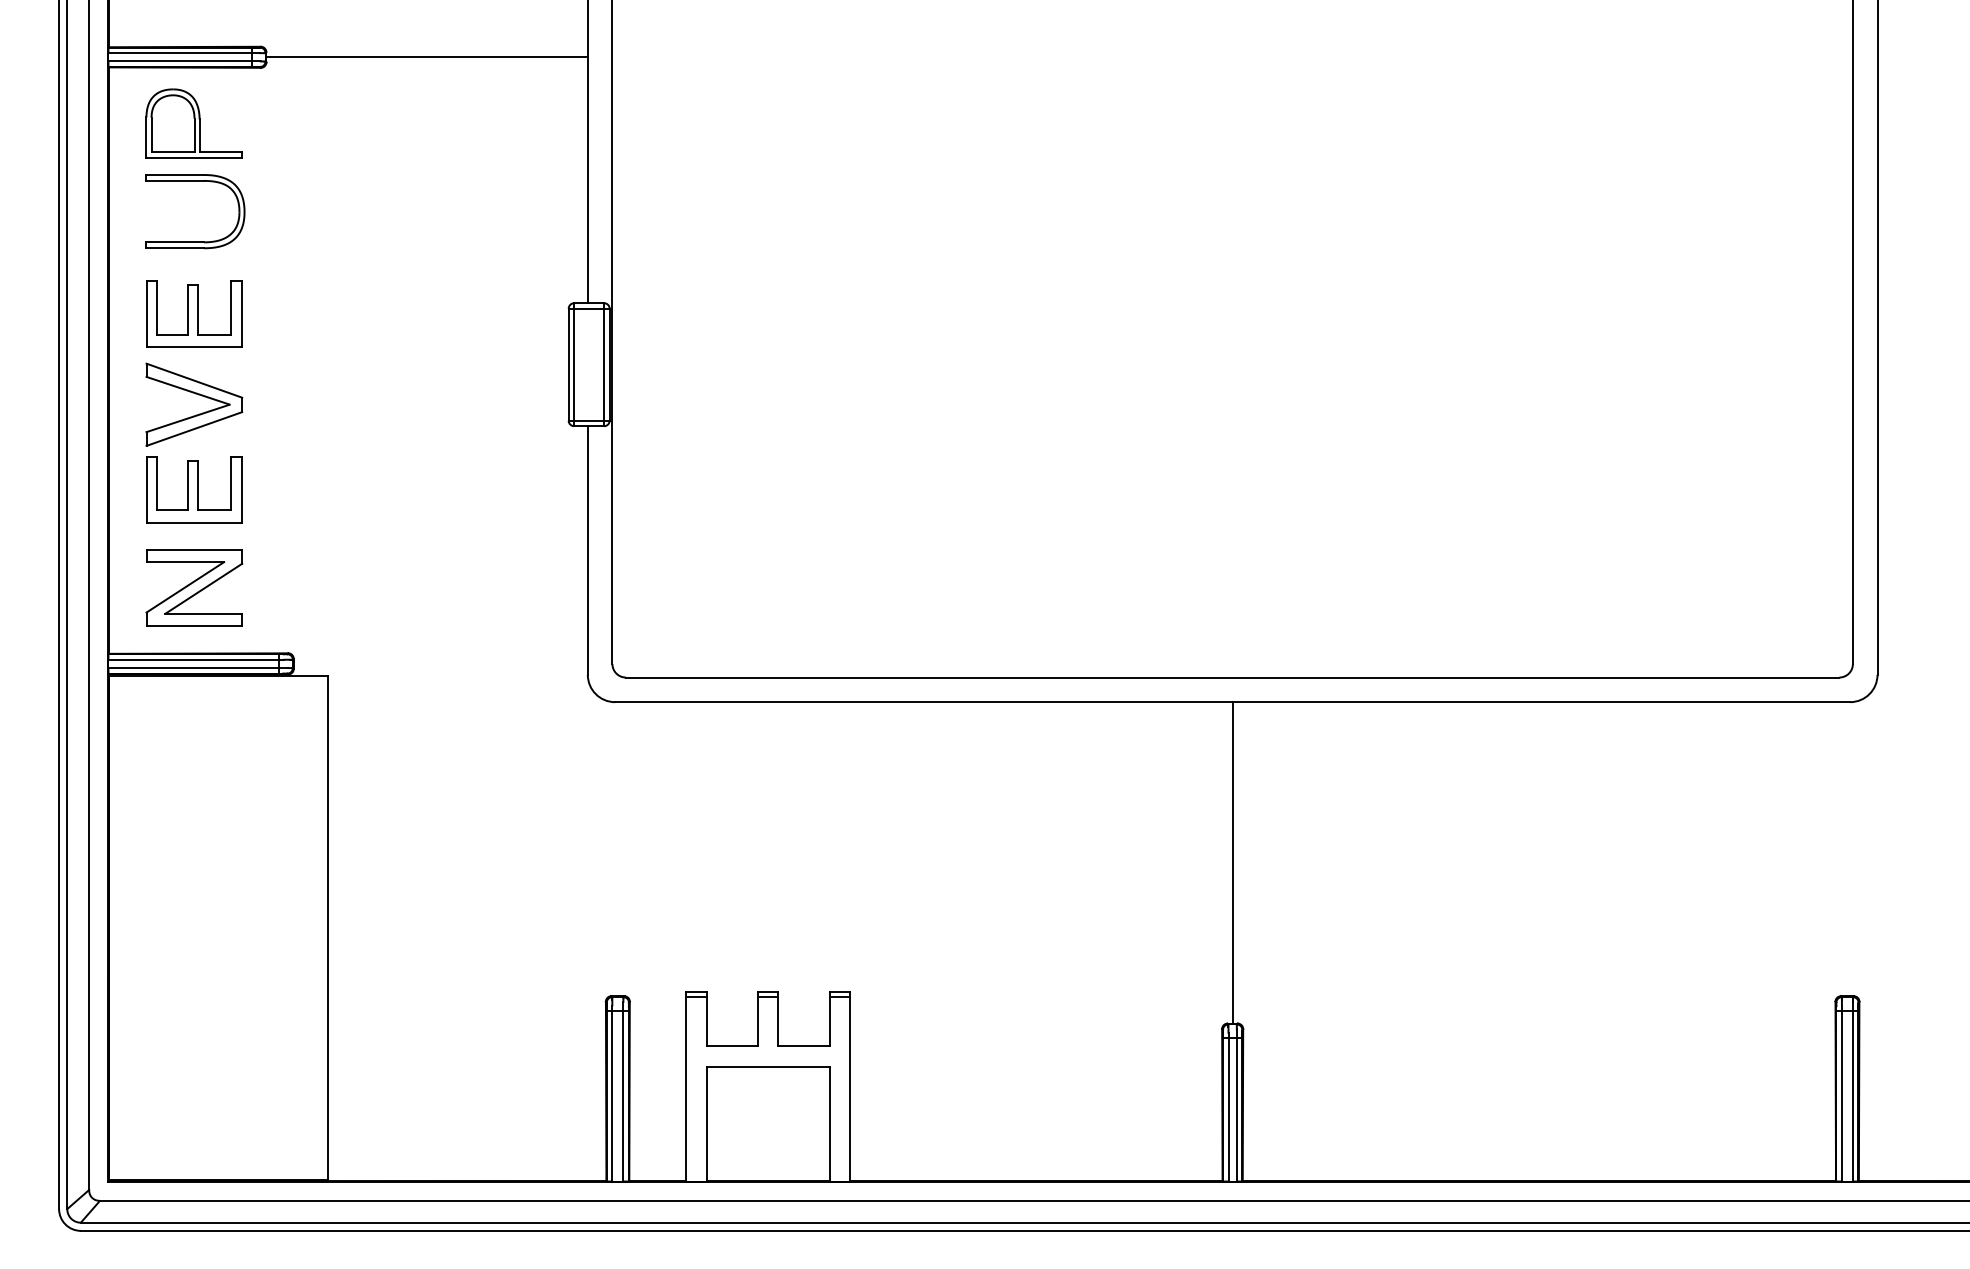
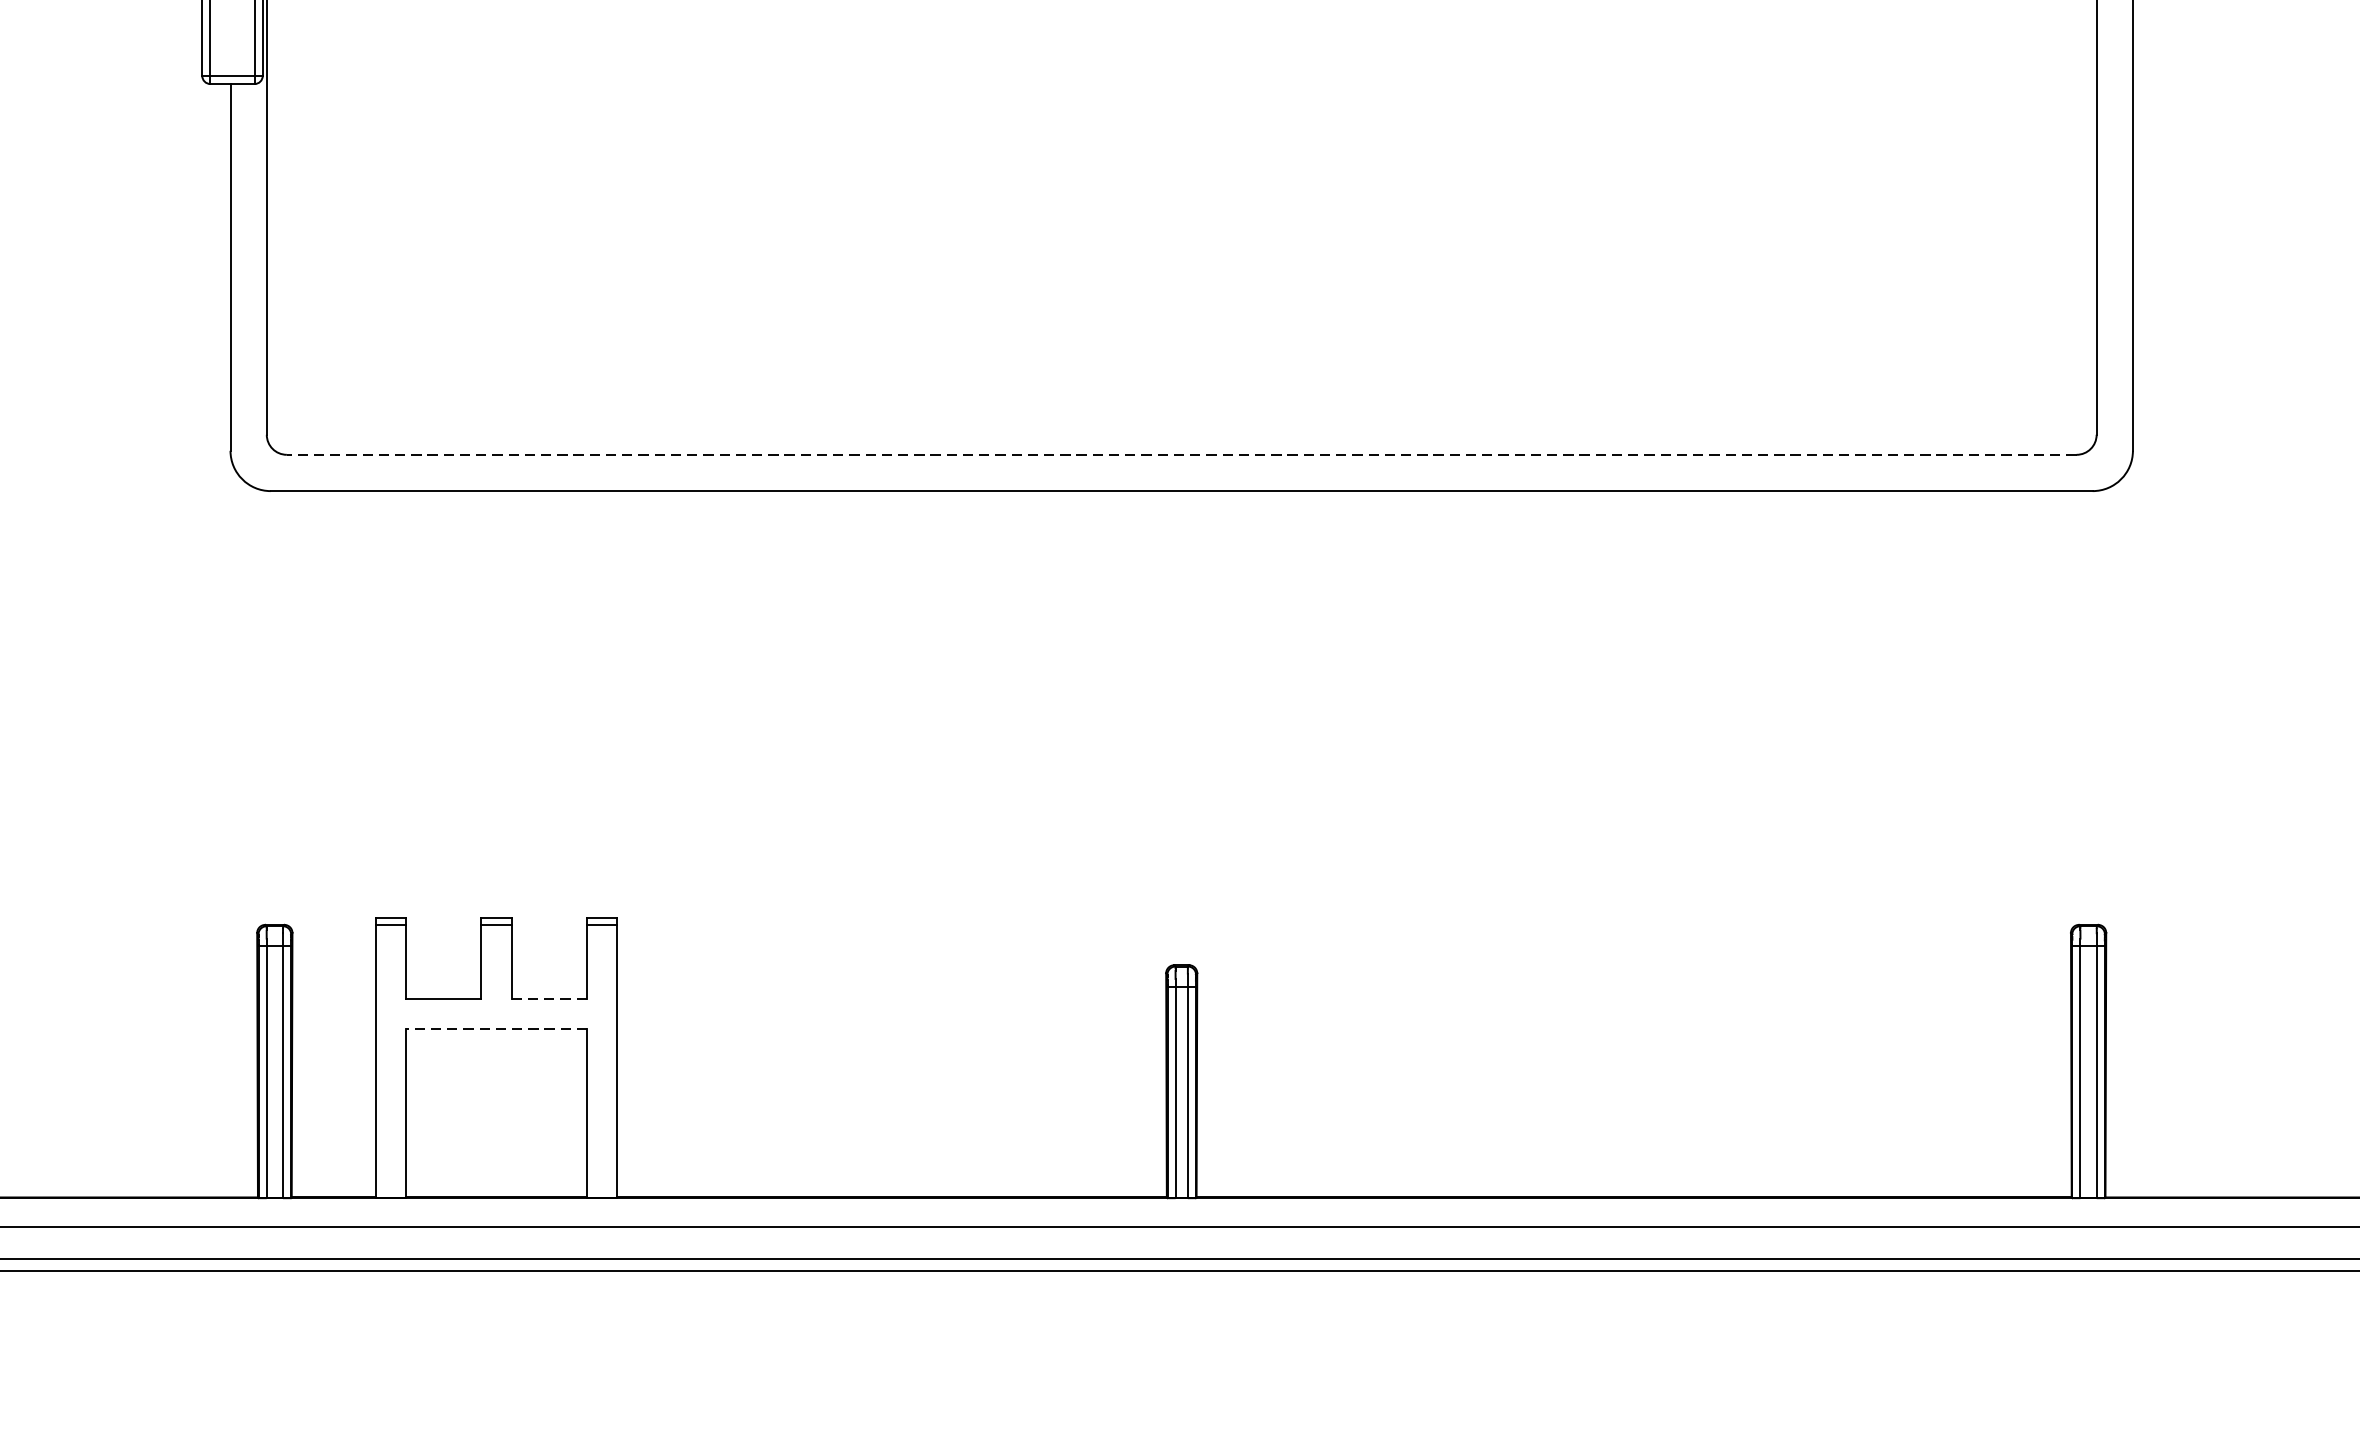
line: (1232, 677) -> (1181, 454), solid -> dashed
line: (1232, 862) -> (1181, 727), removed
line: (804, 1046) -> (550, 999), solid -> dashed
line: (767, 1066) -> (495, 1028), solid -> dashed

